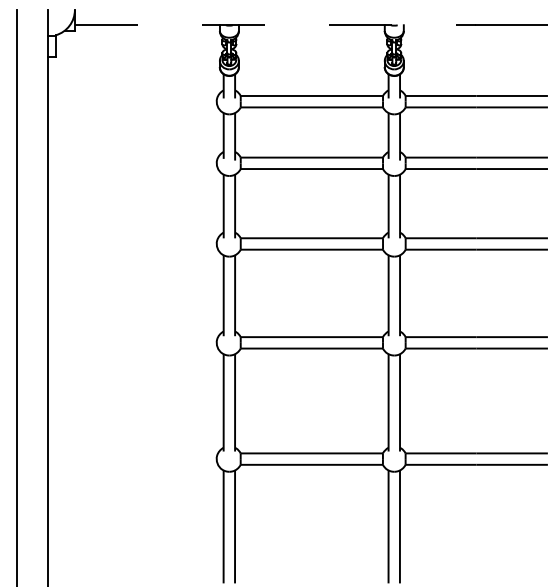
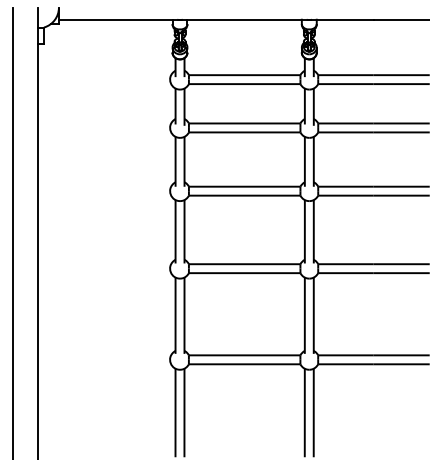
line: (275, 25) -> (216, 19), dashed -> solid

